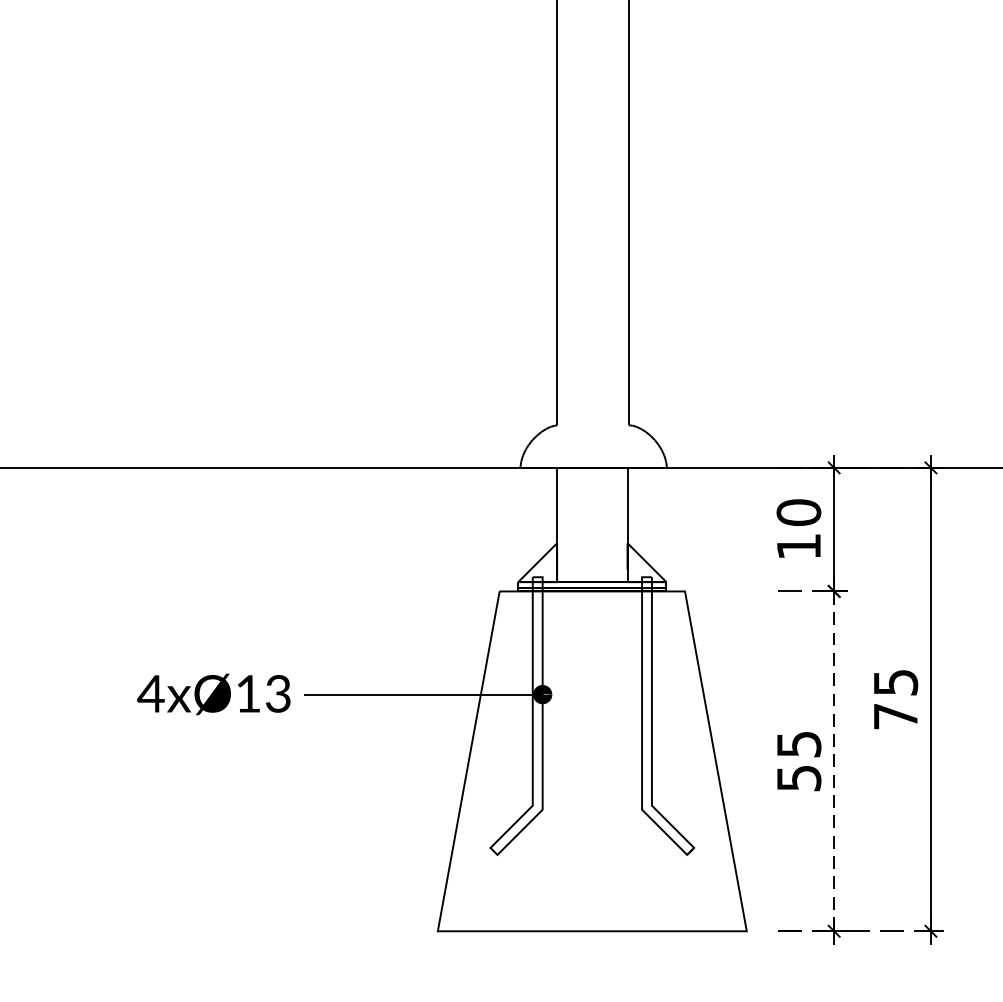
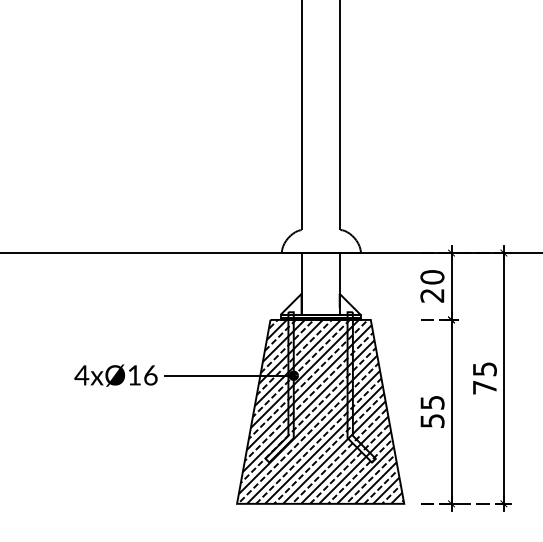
text: (799, 546) -> (432, 295), 10 -> 20
text: (277, 694) -> (150, 375), 4xØ13 -> 4xØ16
hatch: (592, 760) -> (320, 411), added
line: (834, 760) -> (451, 411), dashed -> solid

